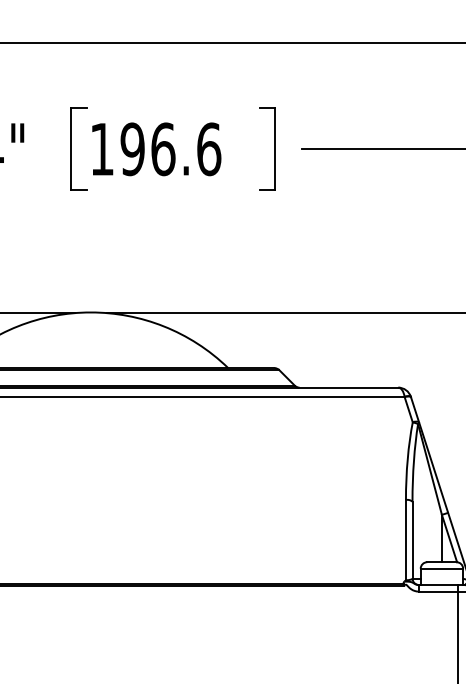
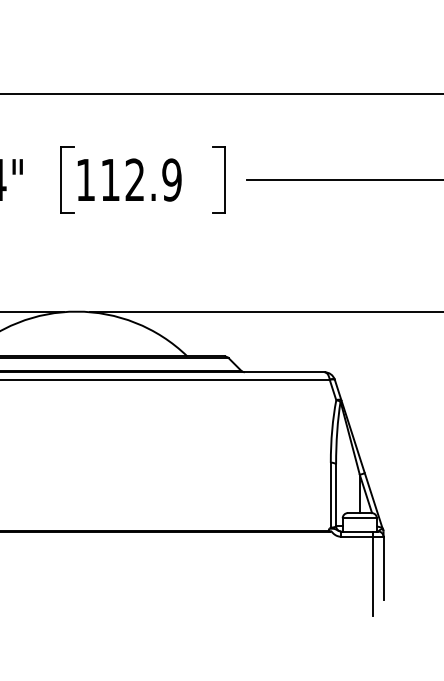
text: (169, 148) -> (140, 179), 196.6 -> 112.9

